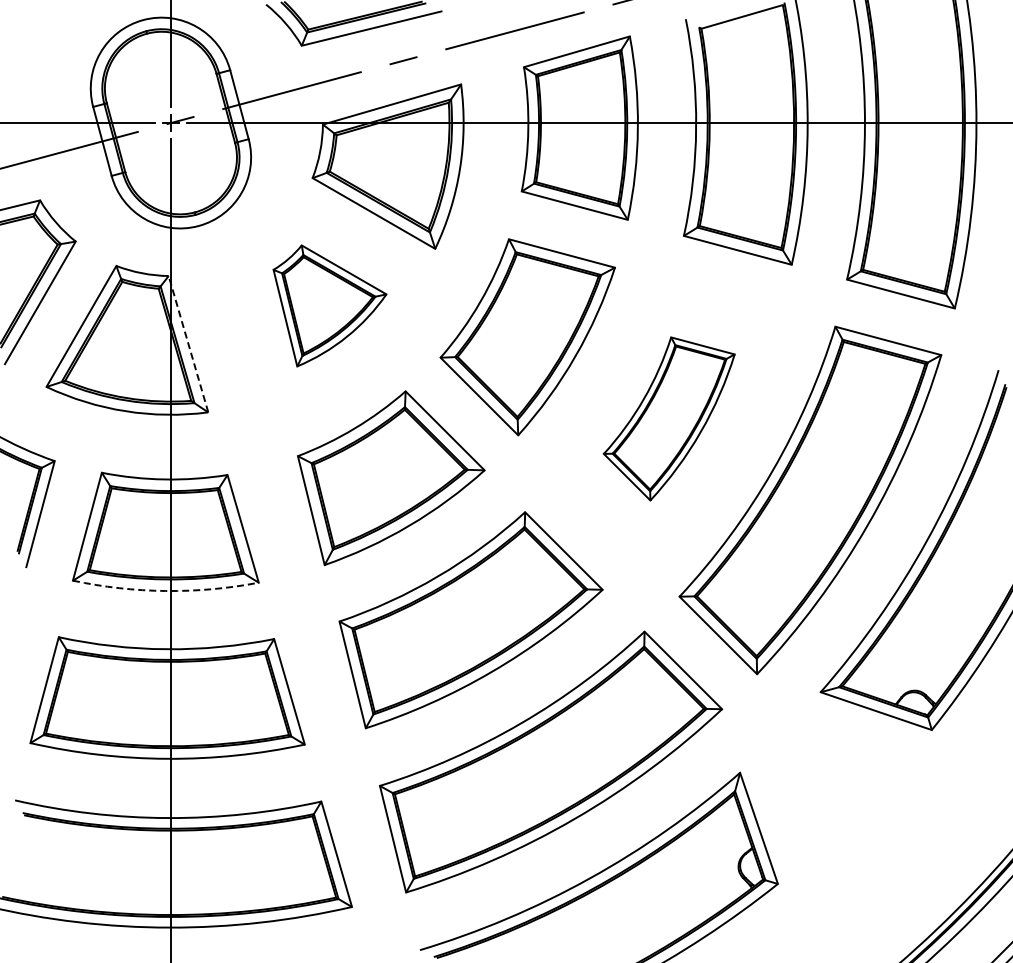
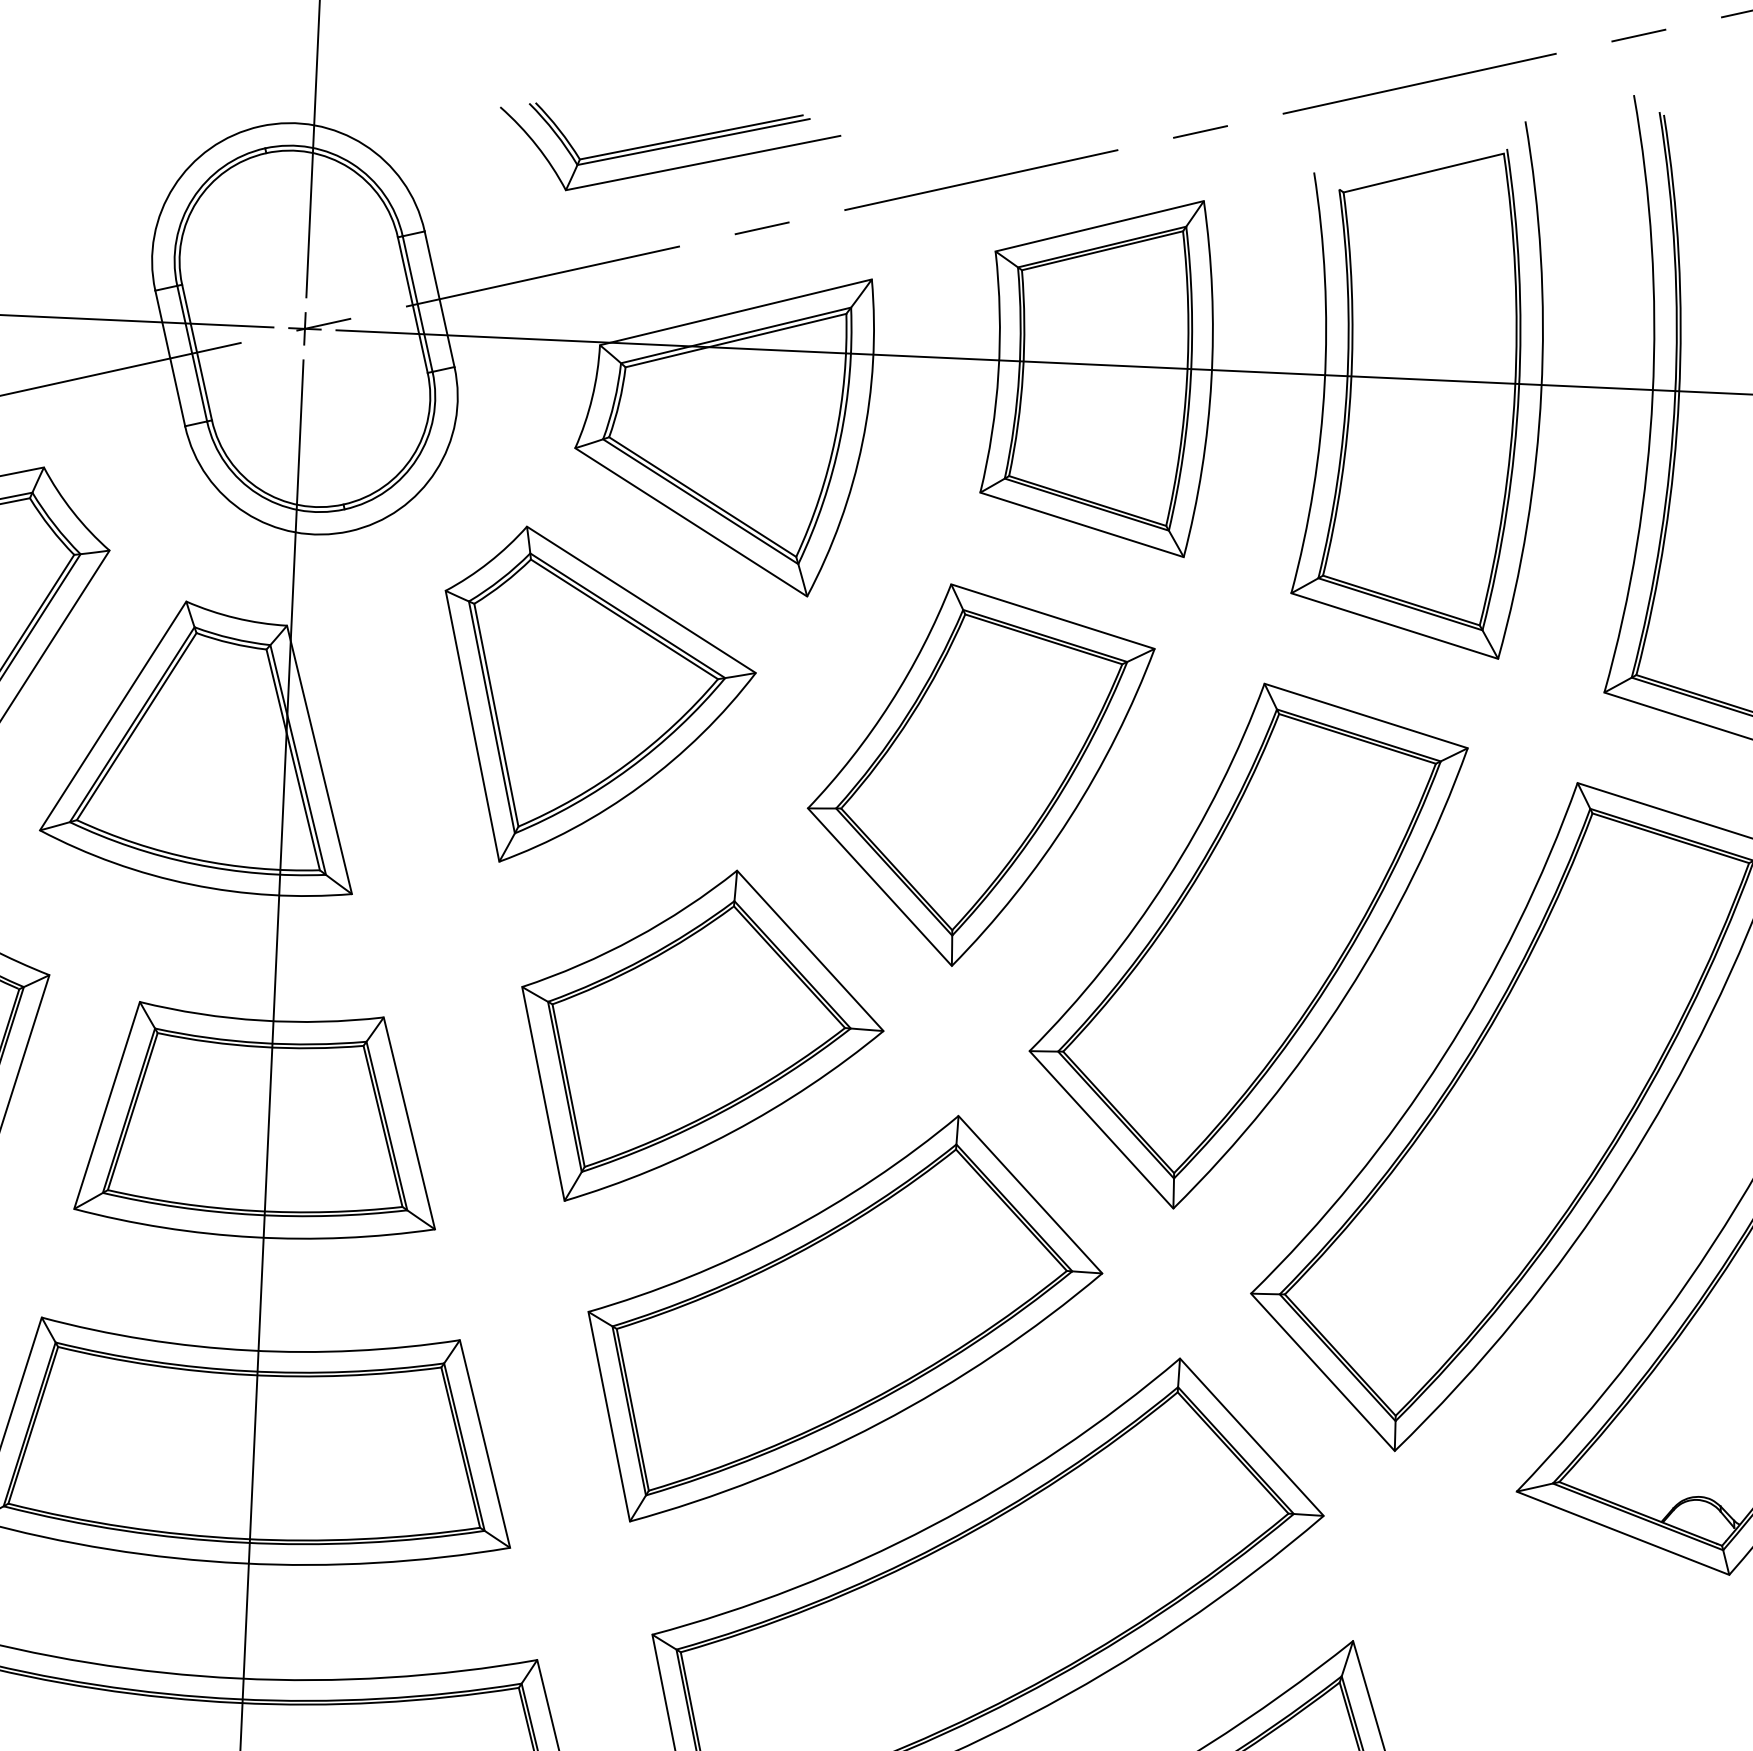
part: (329, 305) -> (596, 697), size x1.43
line: (188, 343) -> (319, 758), dashed -> solid
part: (669, 418) -> (1247, 946), size x1.67
arc: (165, 591) -> (253, 1238), dashed -> solid

